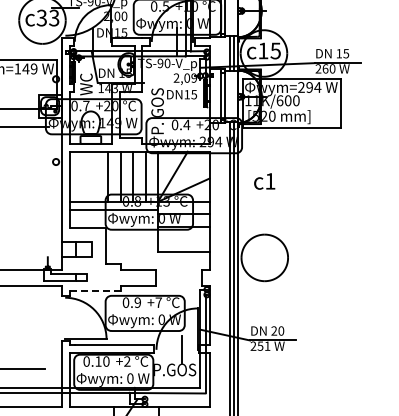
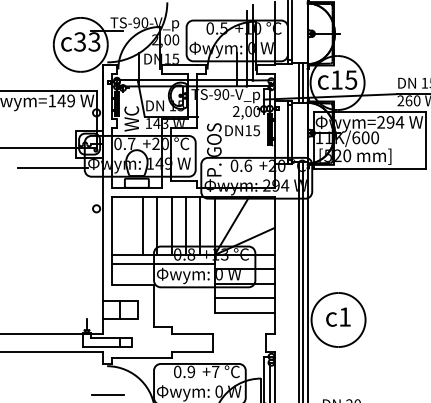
text: (193, 77) -> (255, 110), 2,09 -> 2,00
text: (186, 124) -> (247, 165), 0.4 -> 0.6
line: (95, 176) -> (142, 225), added
text: (264, 181) -> (338, 317), moved
line: (183, 239) -> (244, 298), added
line: (95, 290) -> (142, 357), dashed -> solid
line: (65, 322) -> (107, 394), added

